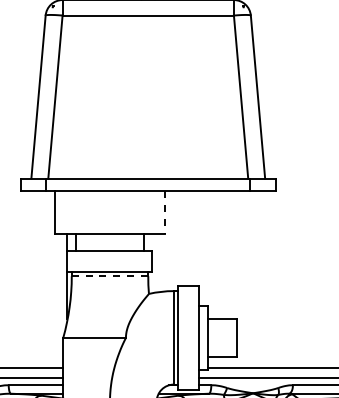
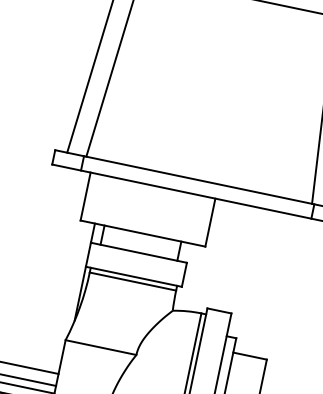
line: (165, 212) -> (210, 222), dashed -> solid
line: (110, 276) -> (133, 281), dashed -> solid

